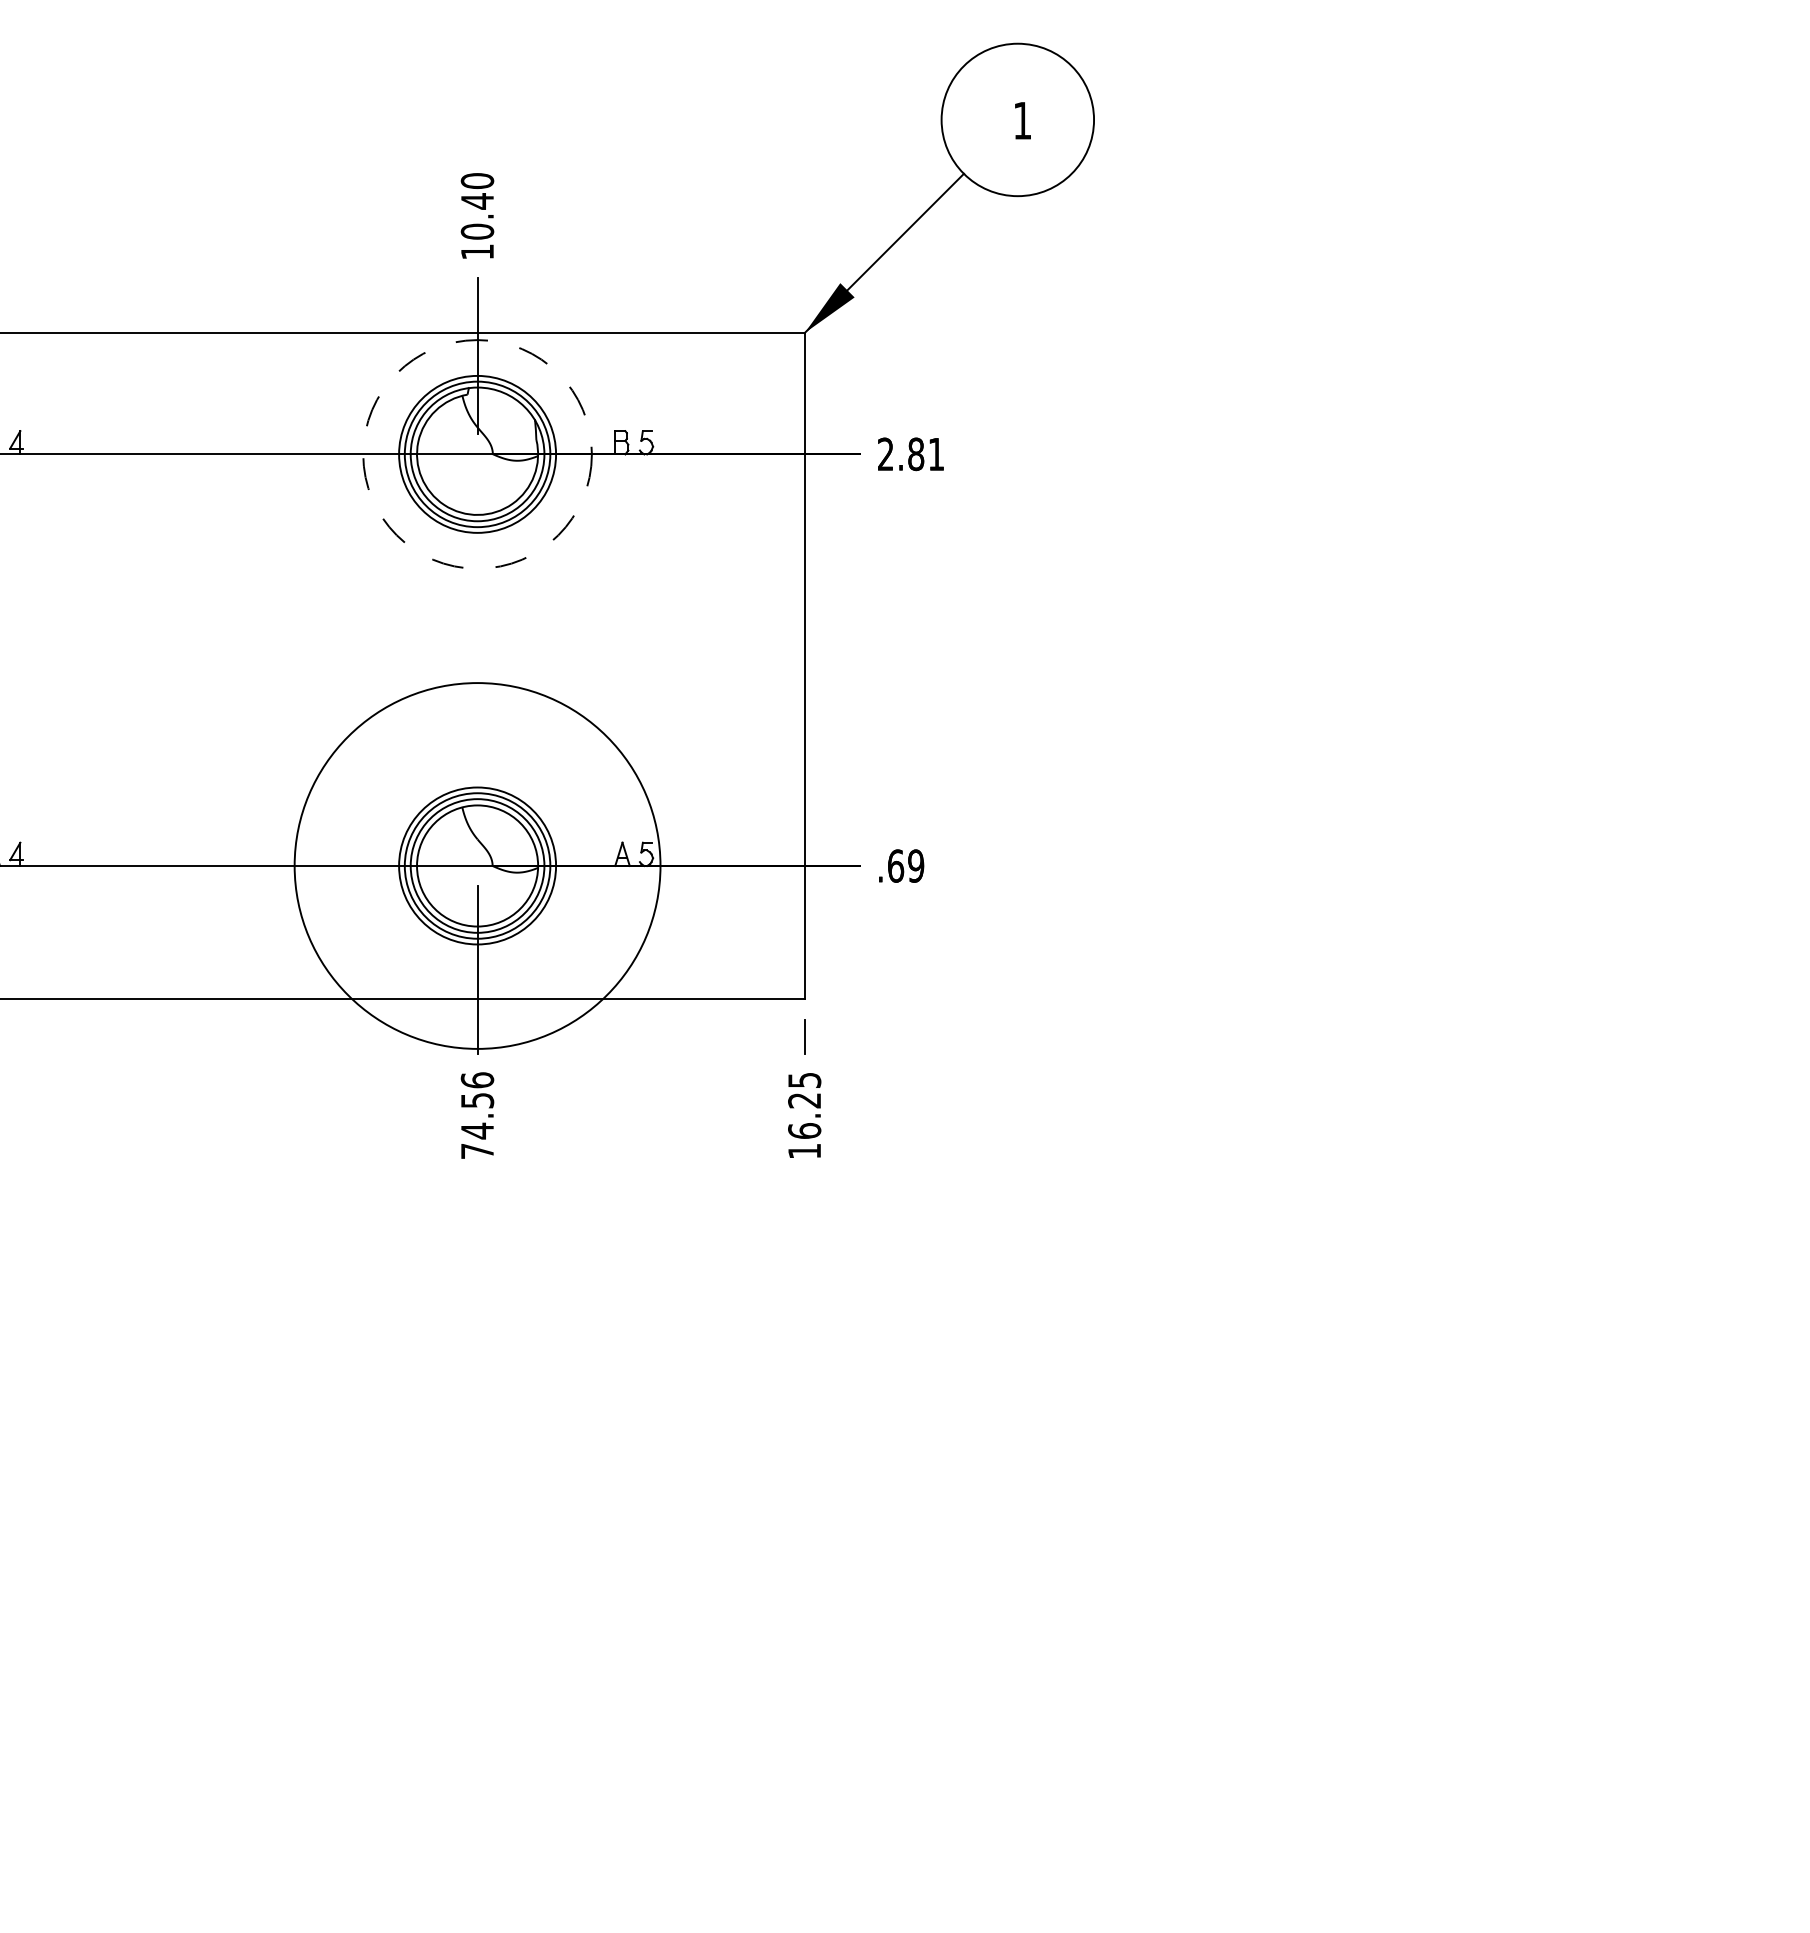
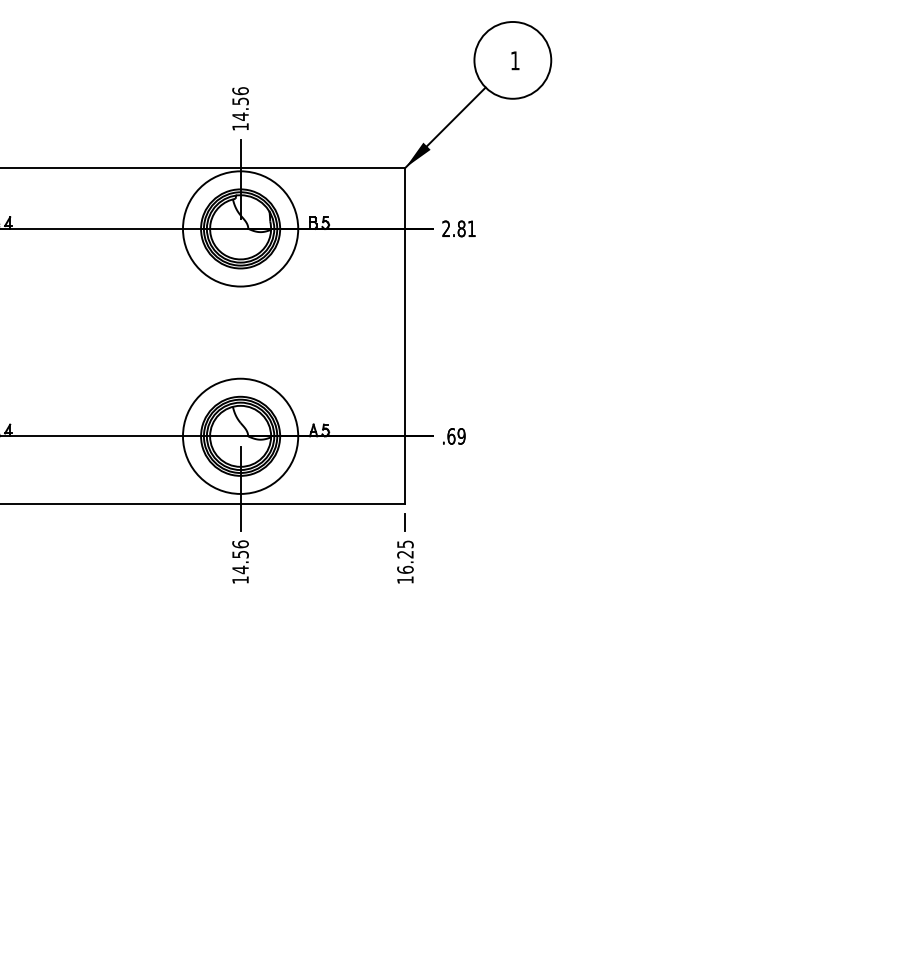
text: (477, 205) -> (240, 103), 10.40 -> 14.56
circle: (477, 453) -> (240, 228), dashed -> solid
circle: (477, 864) -> (240, 435), size x0.62
text: (477, 1150) -> (240, 579), 74.56 -> 14.56

